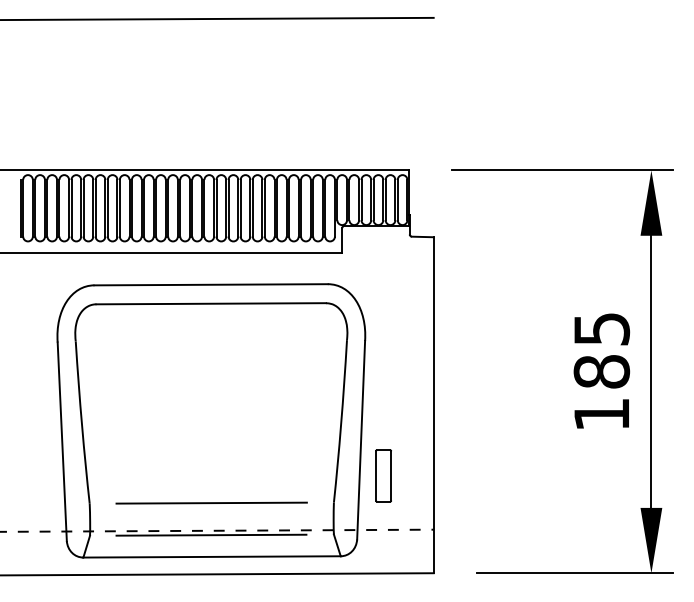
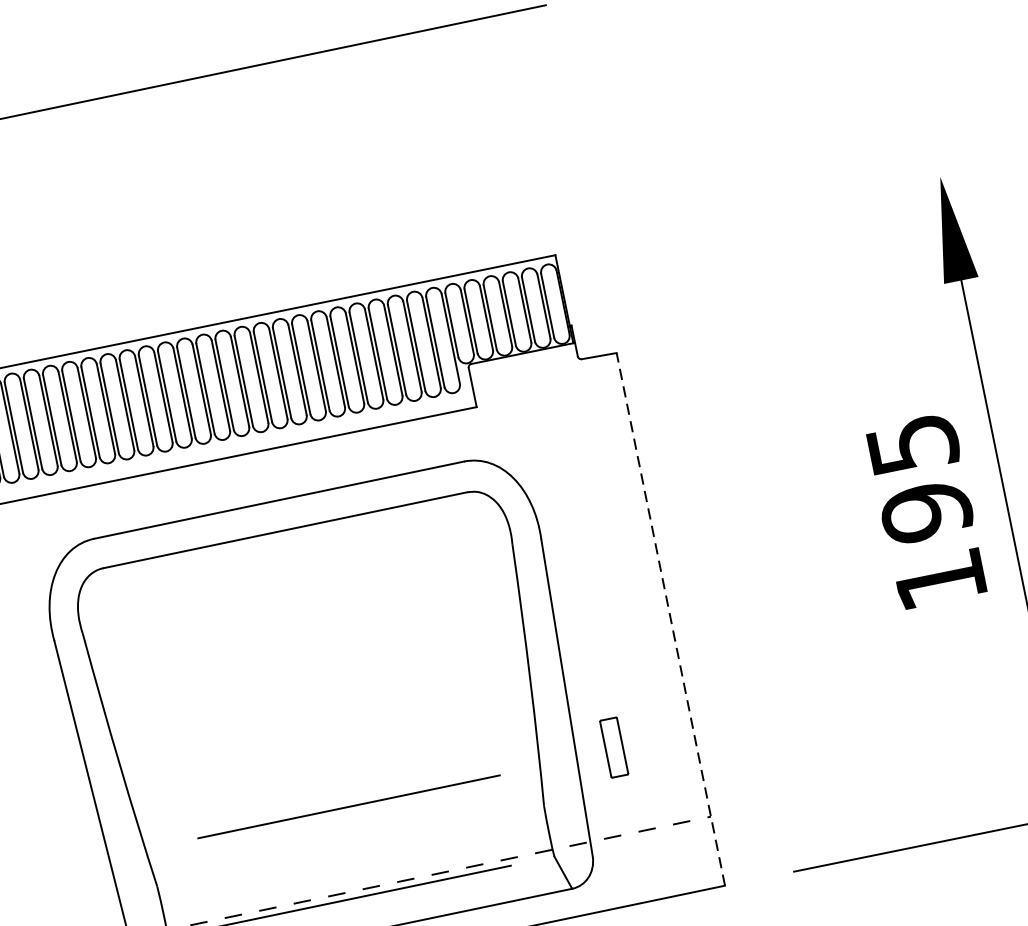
line: (562, 170) -> (799, 205), removed
text: (601, 371) -> (925, 511), 185 -> 195
line: (433, 405) -> (670, 619), solid -> dashed
part: (383, 475) -> (613, 746), size x0.7
line: (211, 502) -> (348, 805), moved

